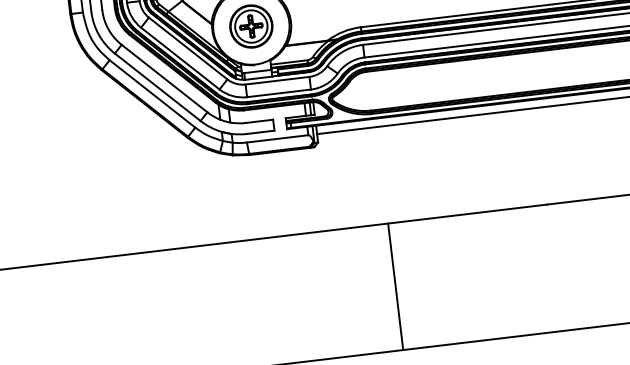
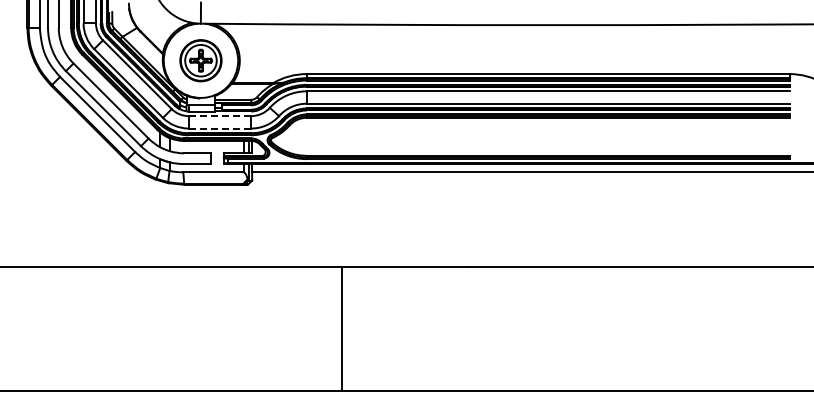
line: (278, 81) -> (220, 116), solid -> dashed
line: (278, 93) -> (219, 128), solid -> dashed
line: (395, 286) -> (342, 328), moved

